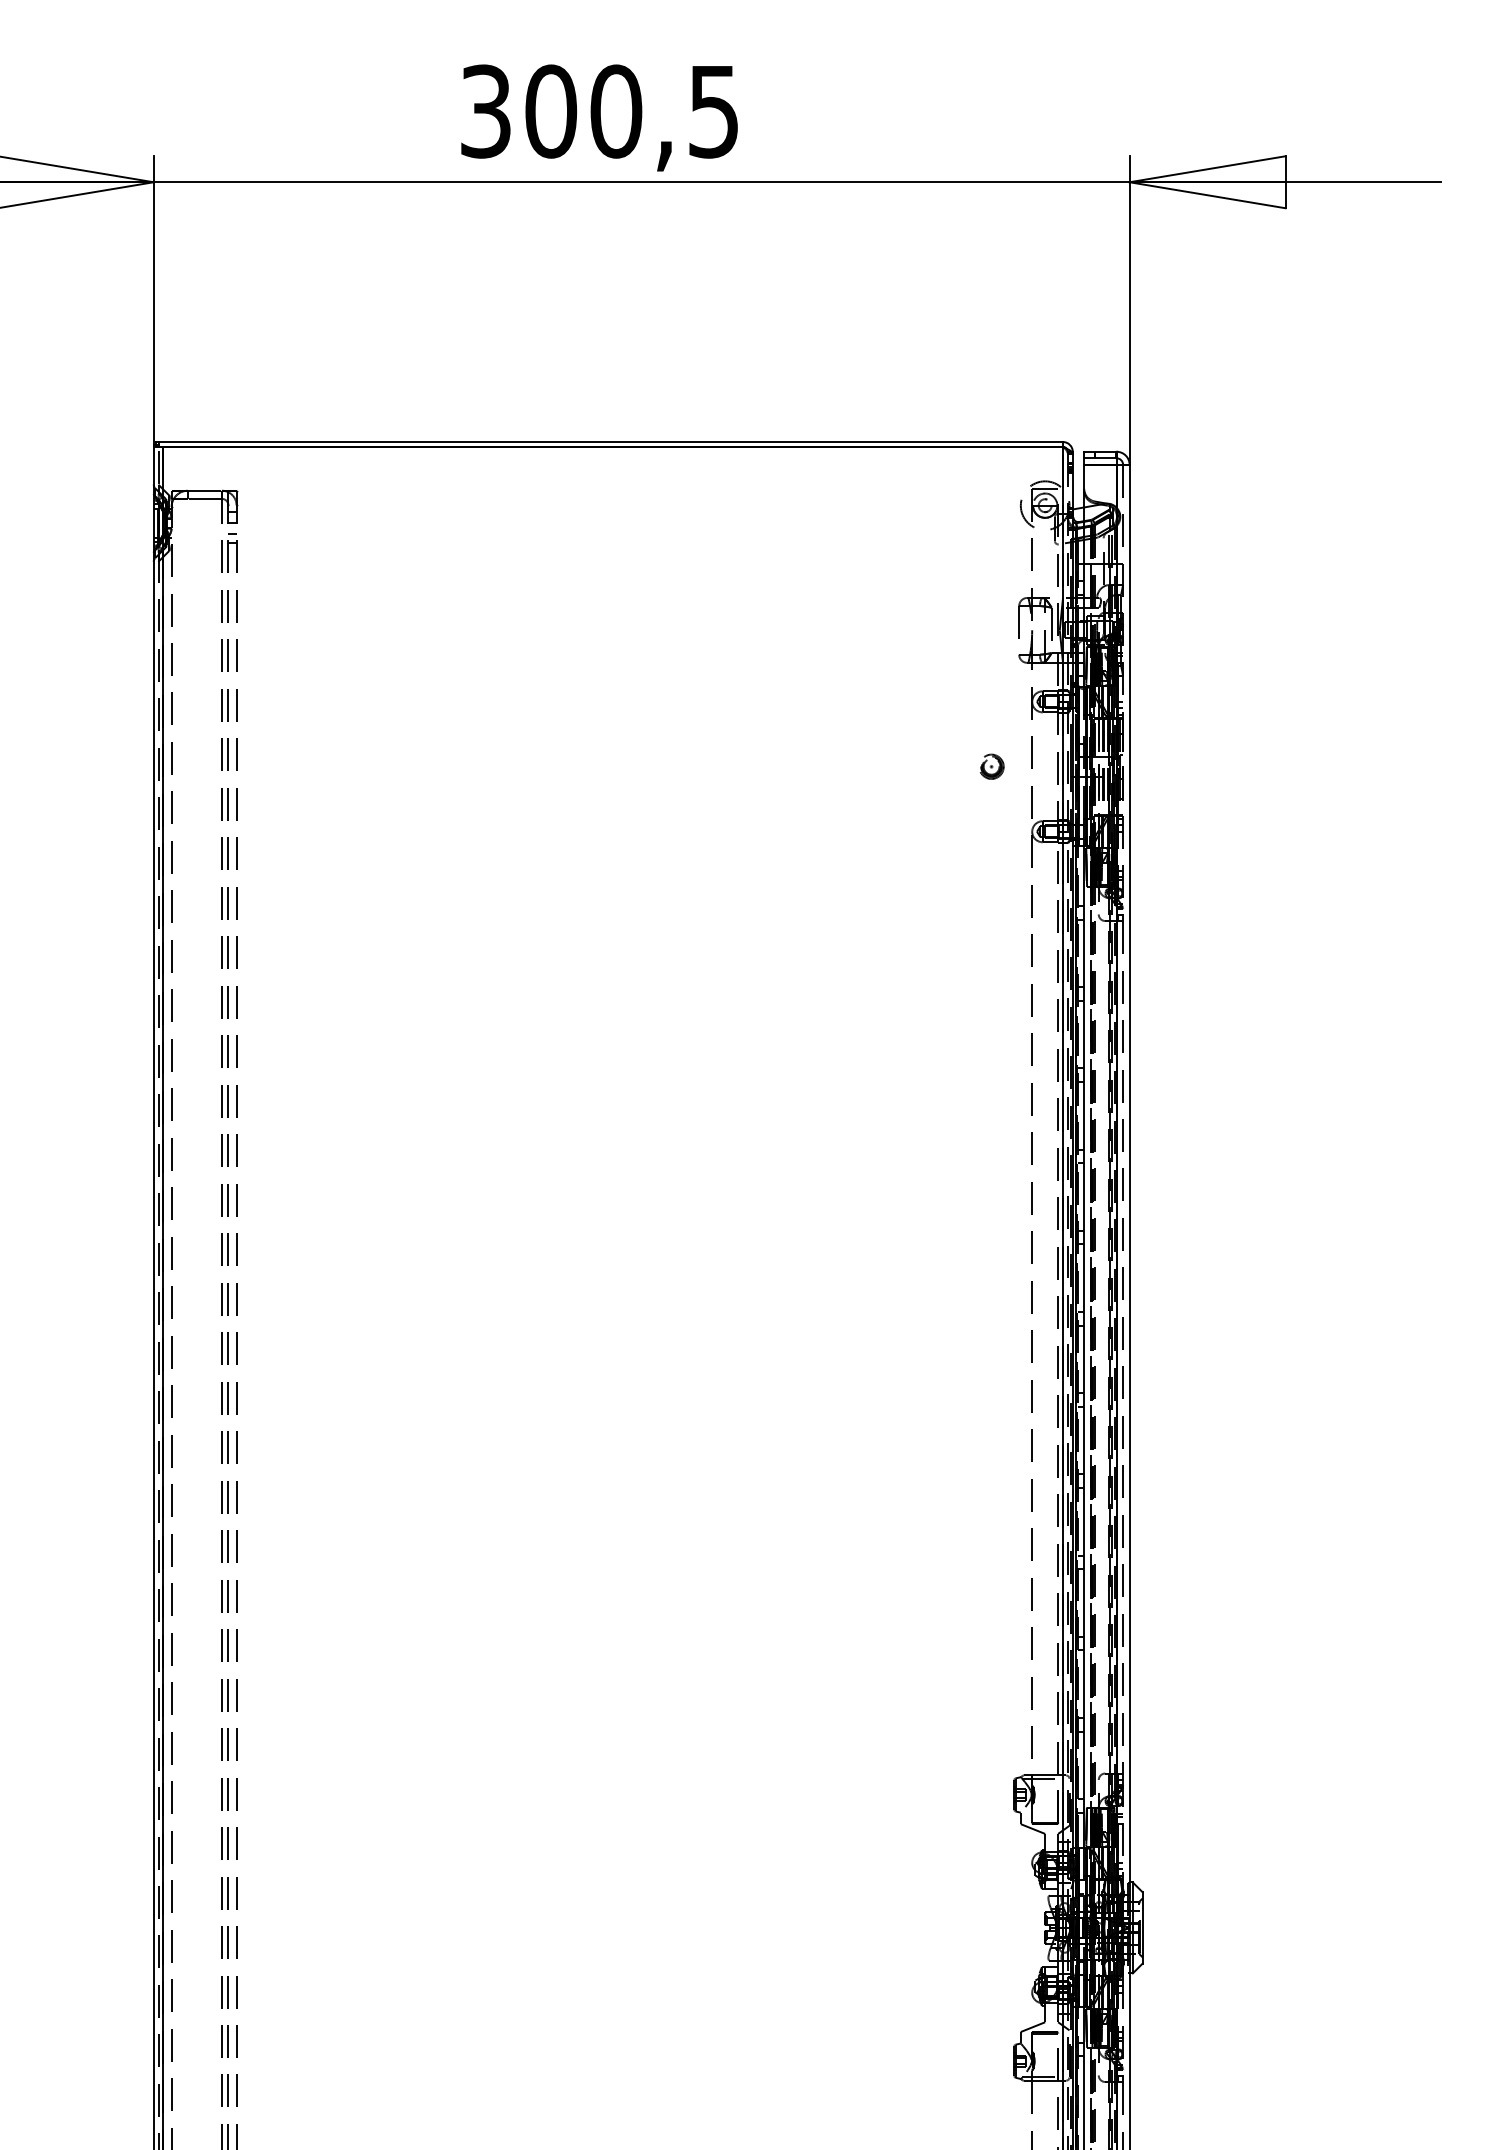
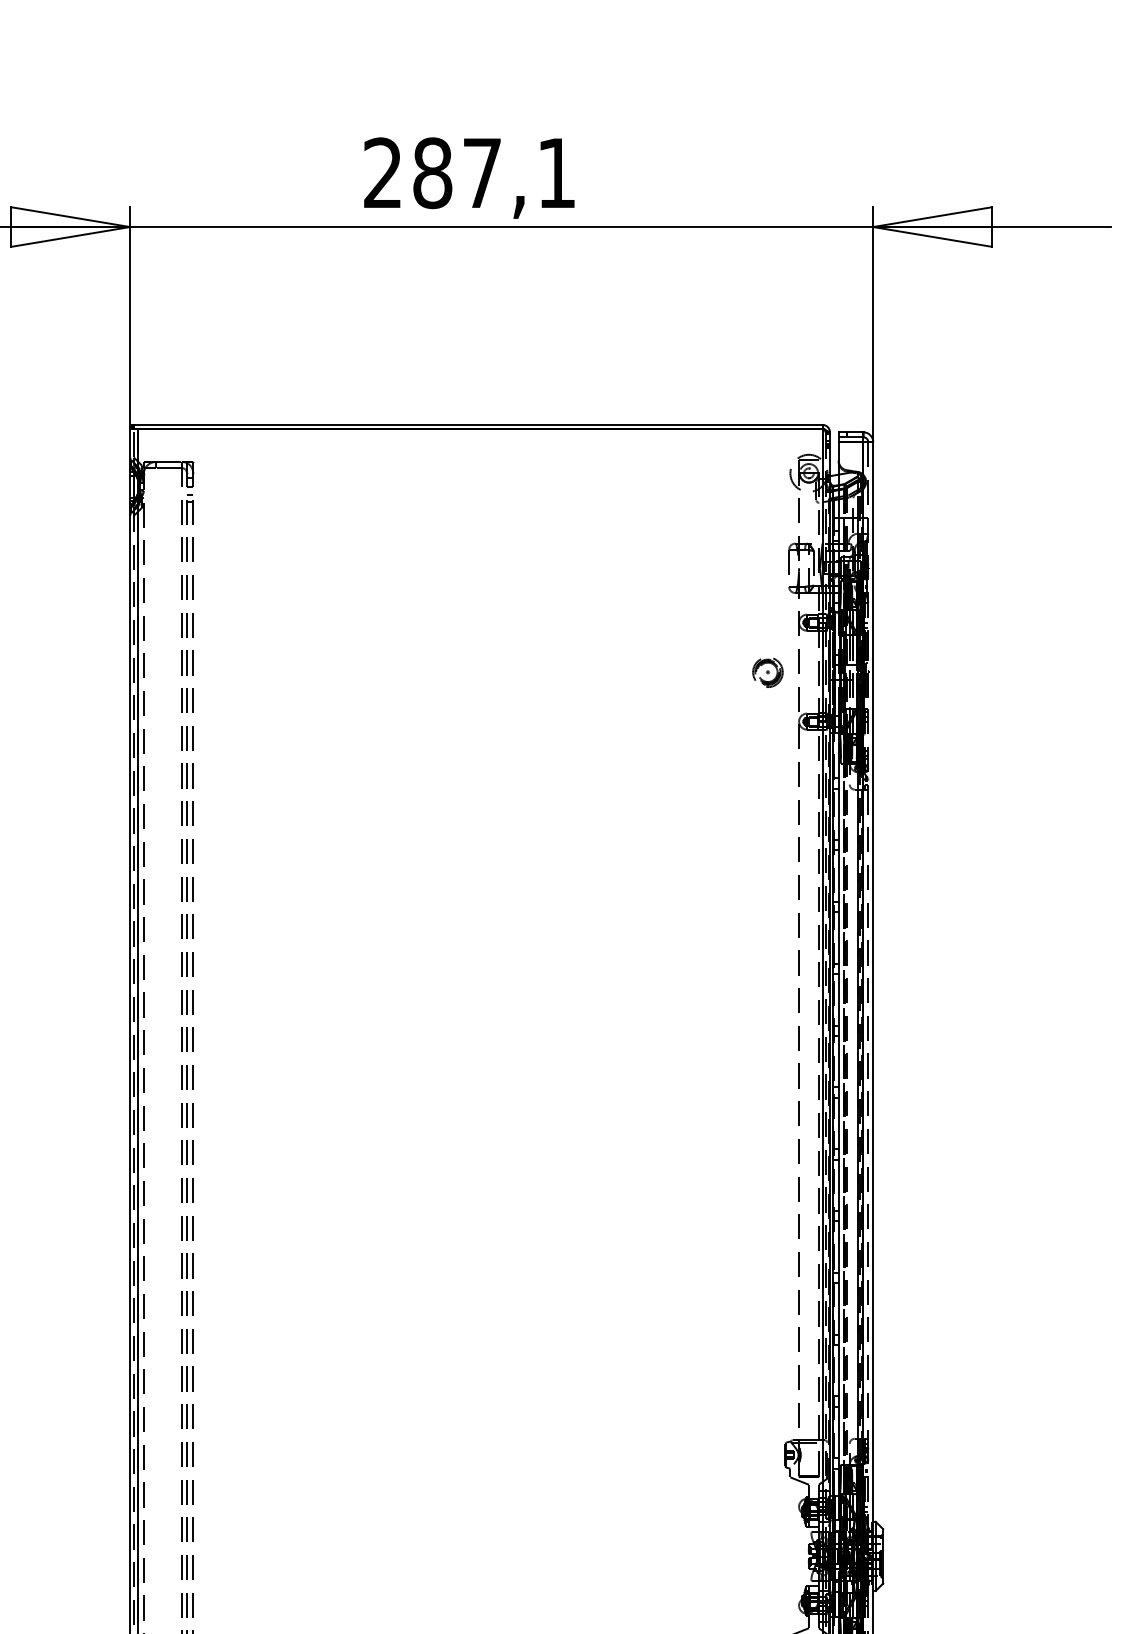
text: (599, 111) -> (469, 173), 300,5 -> 287,1
part: (991, 766) -> (768, 671), size x1.6

